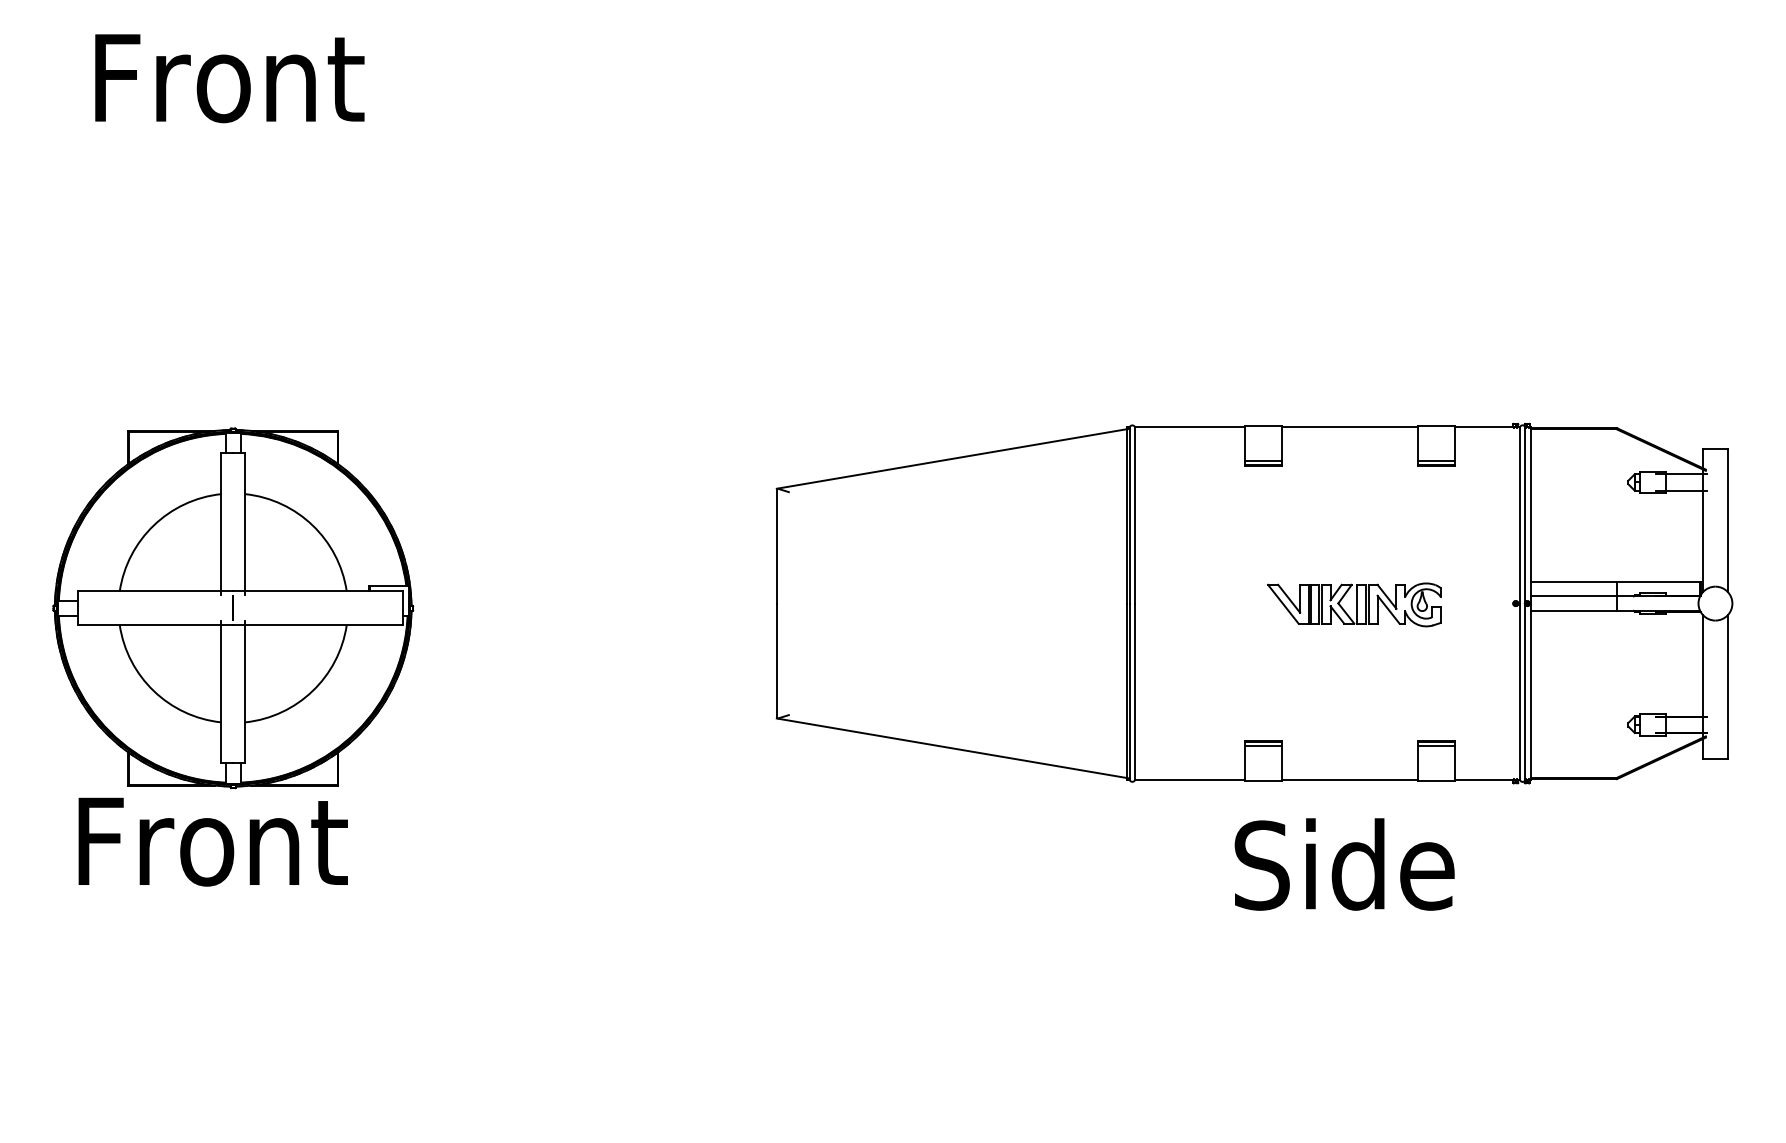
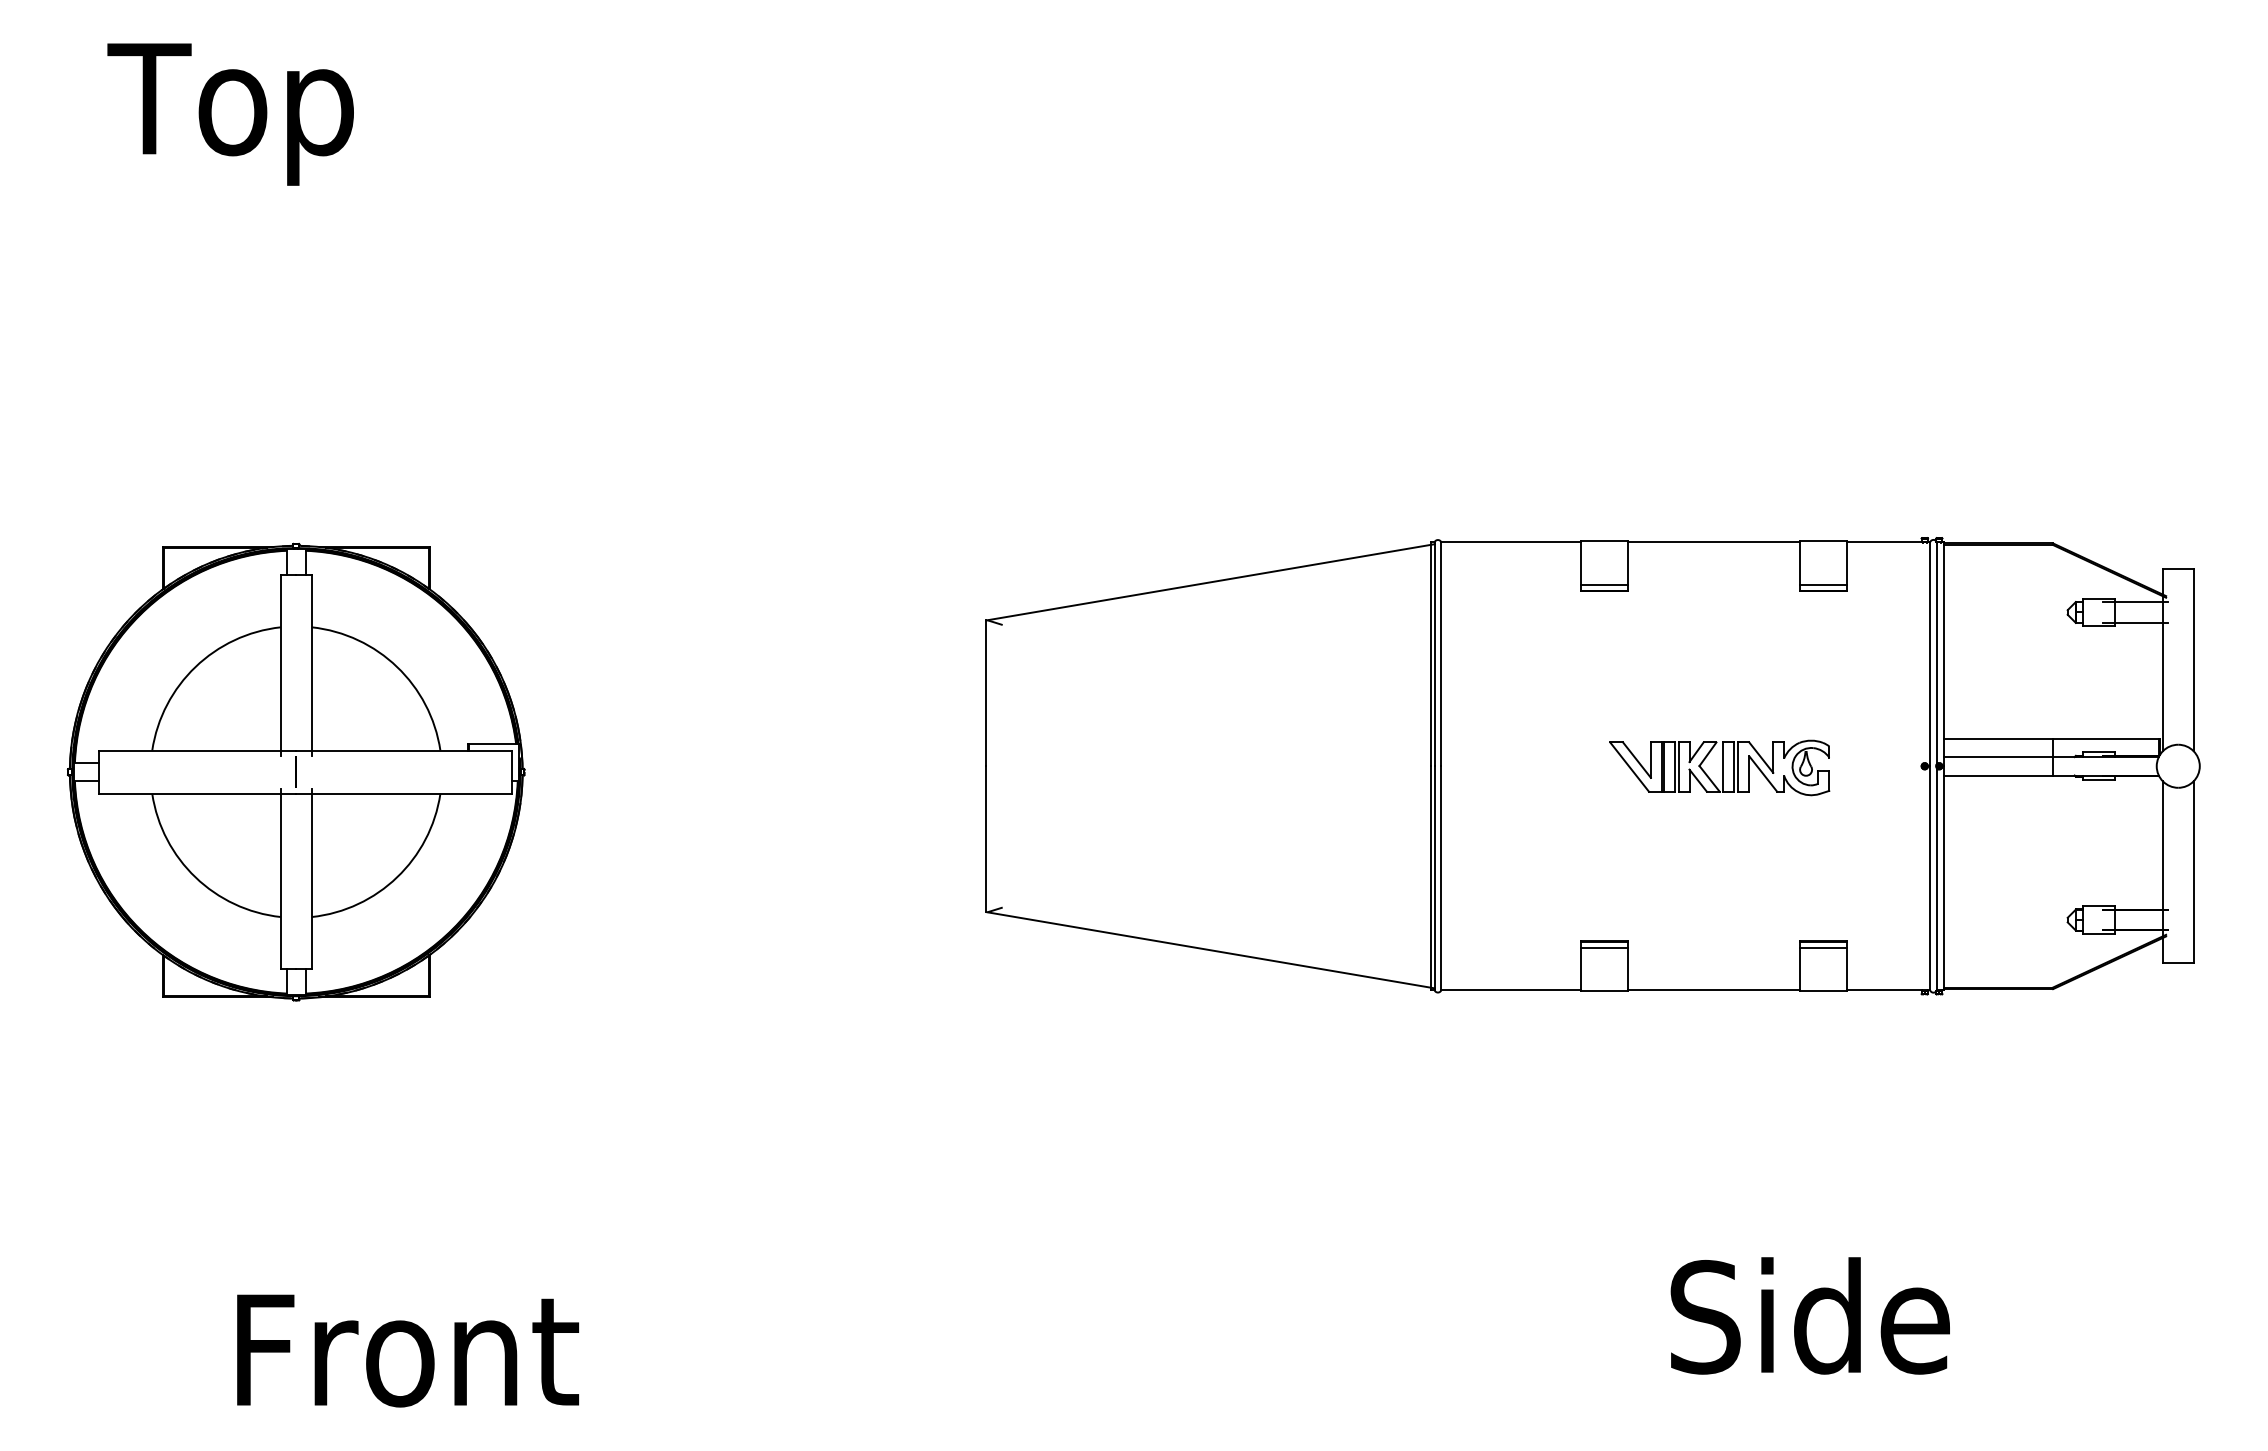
text: (224, 90) -> (285, 114), Front -> Top
text: (212, 841) -> (407, 1350), moved
text: (1344, 864) -> (1810, 1315), moved

